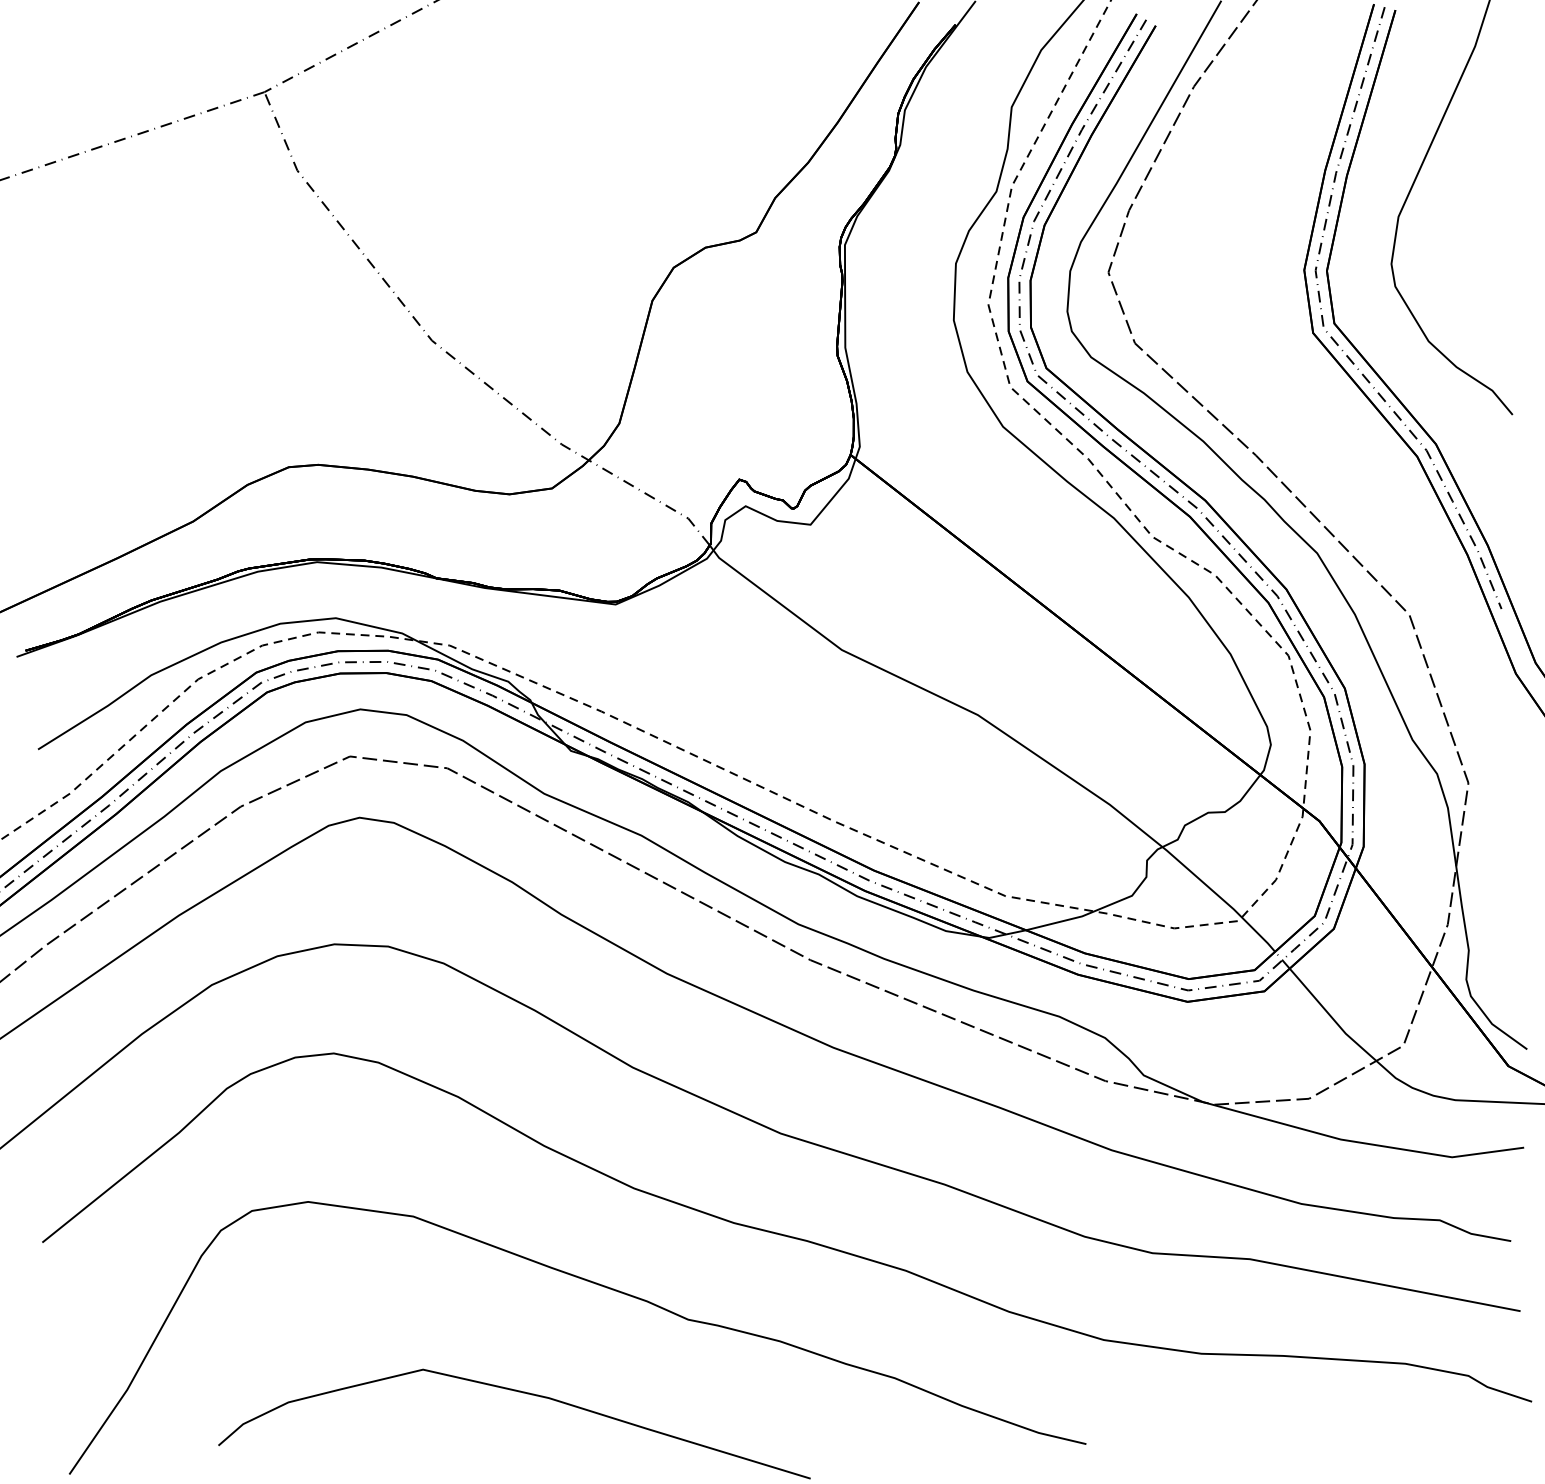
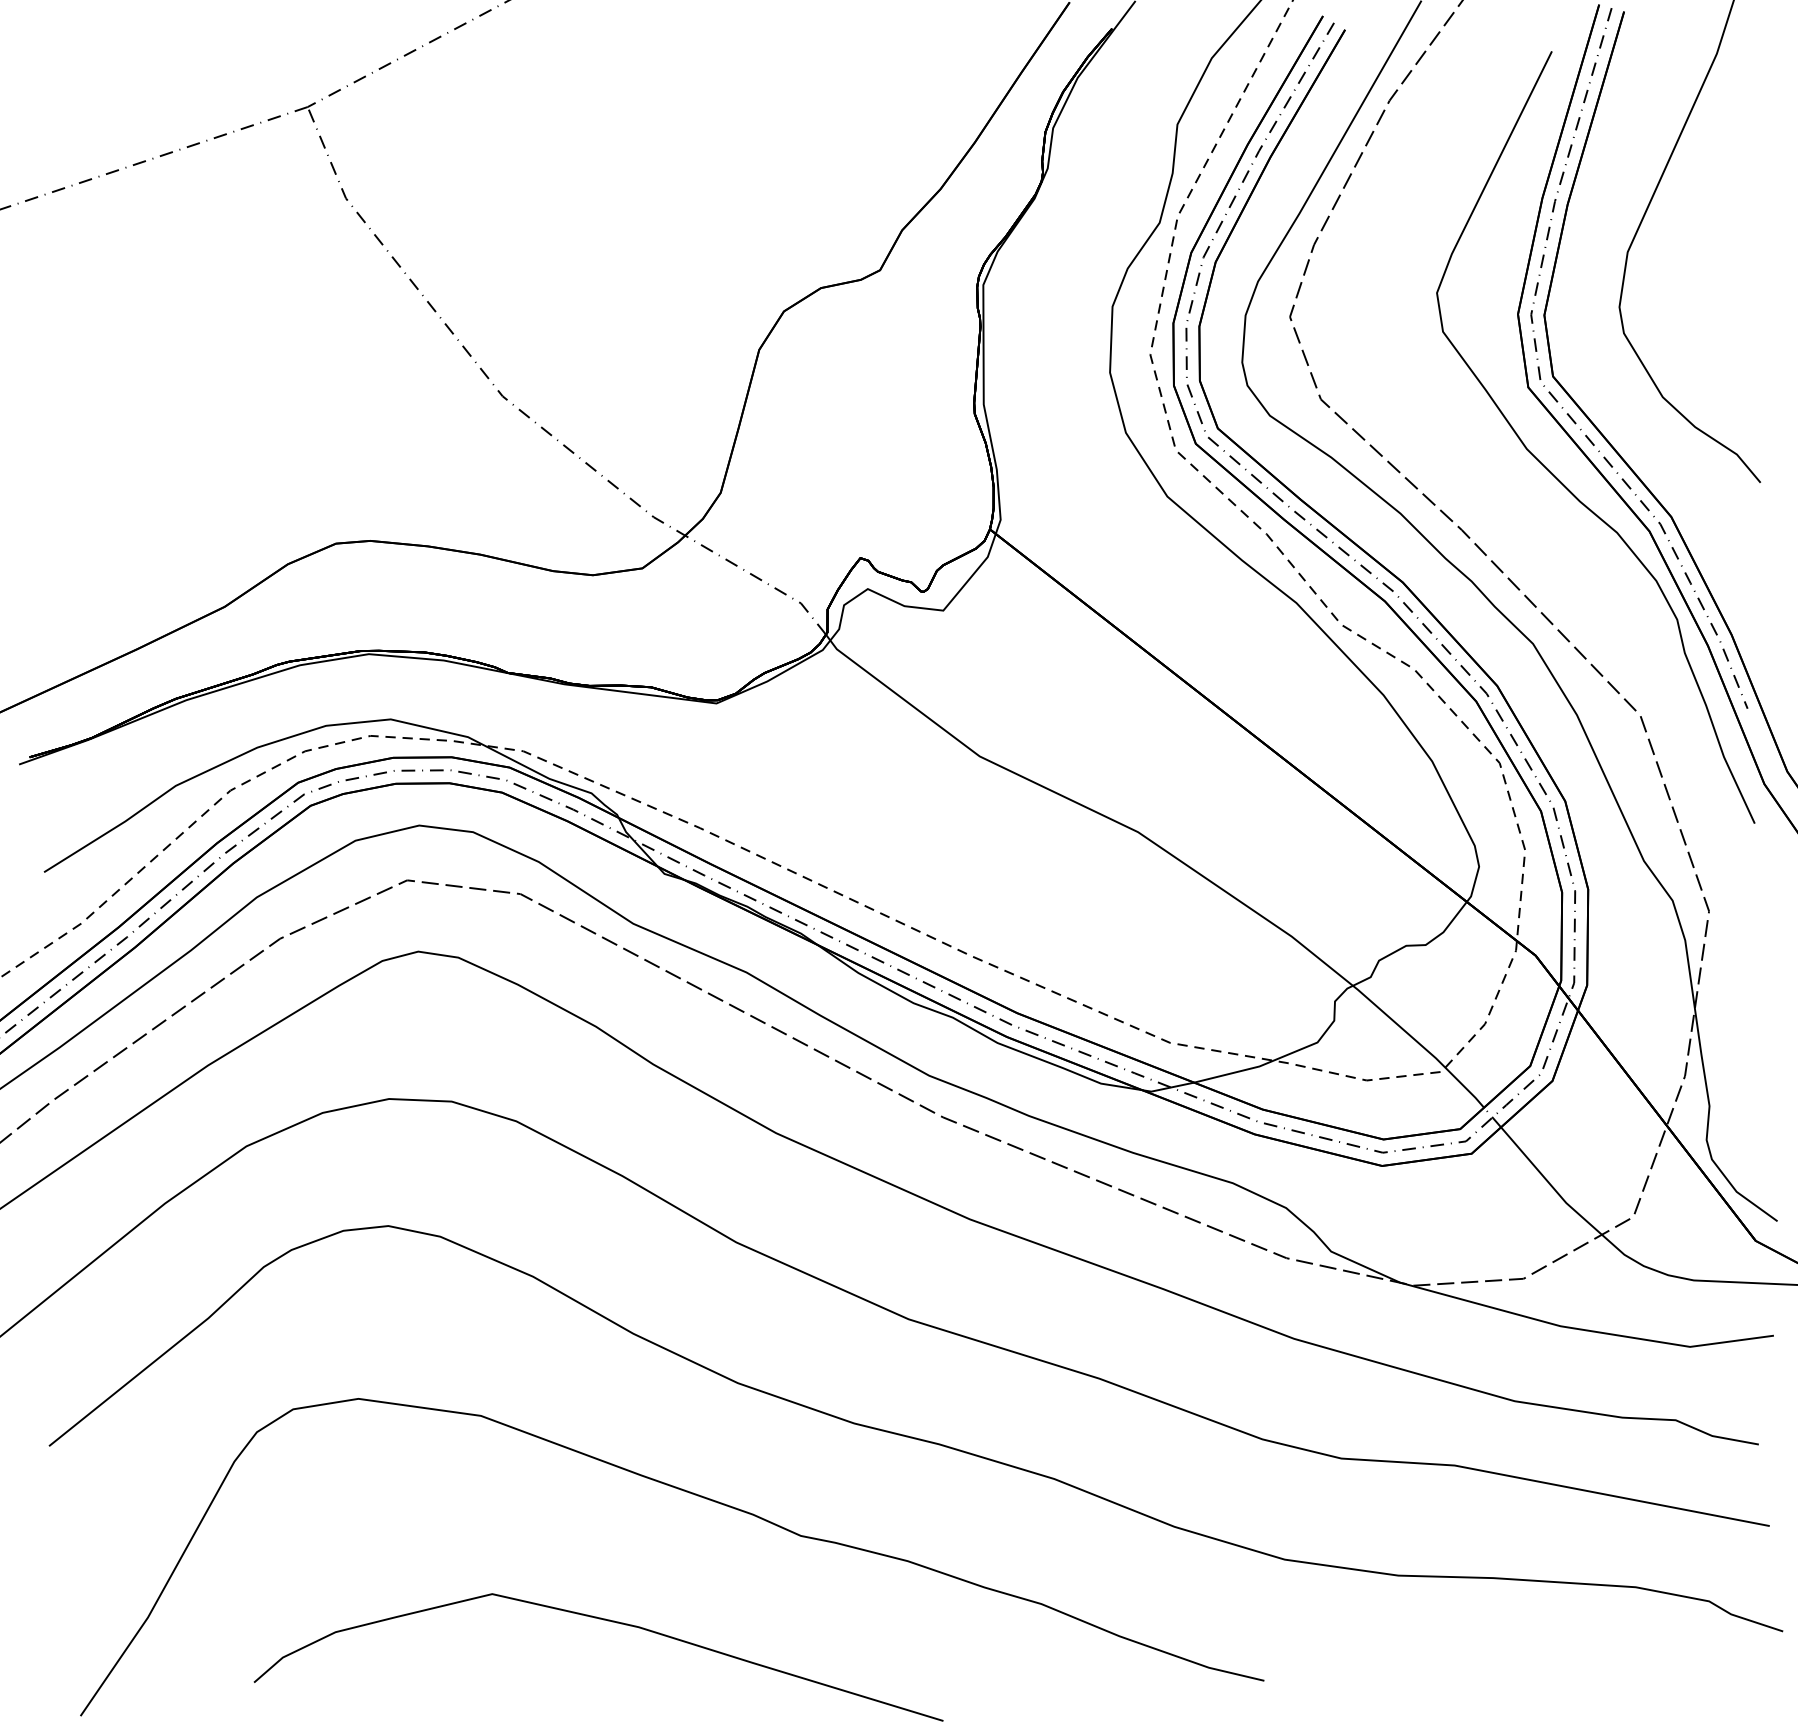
curve: (1337, 409) -> (1556, 476), added

